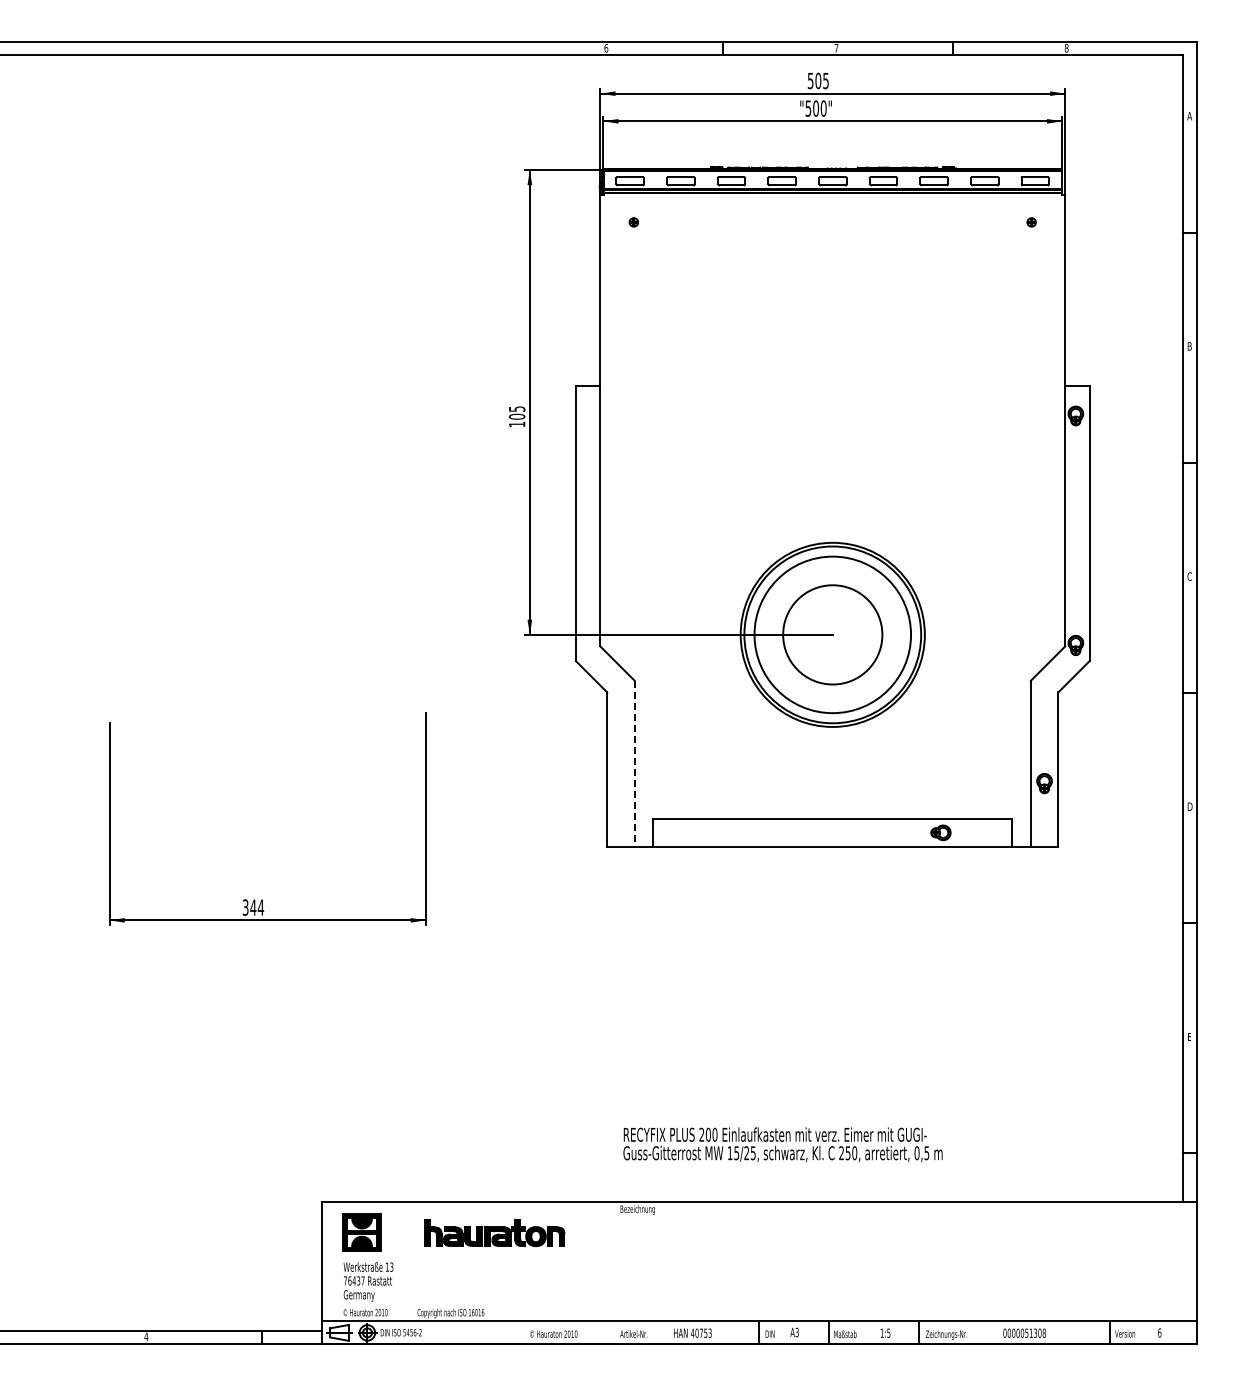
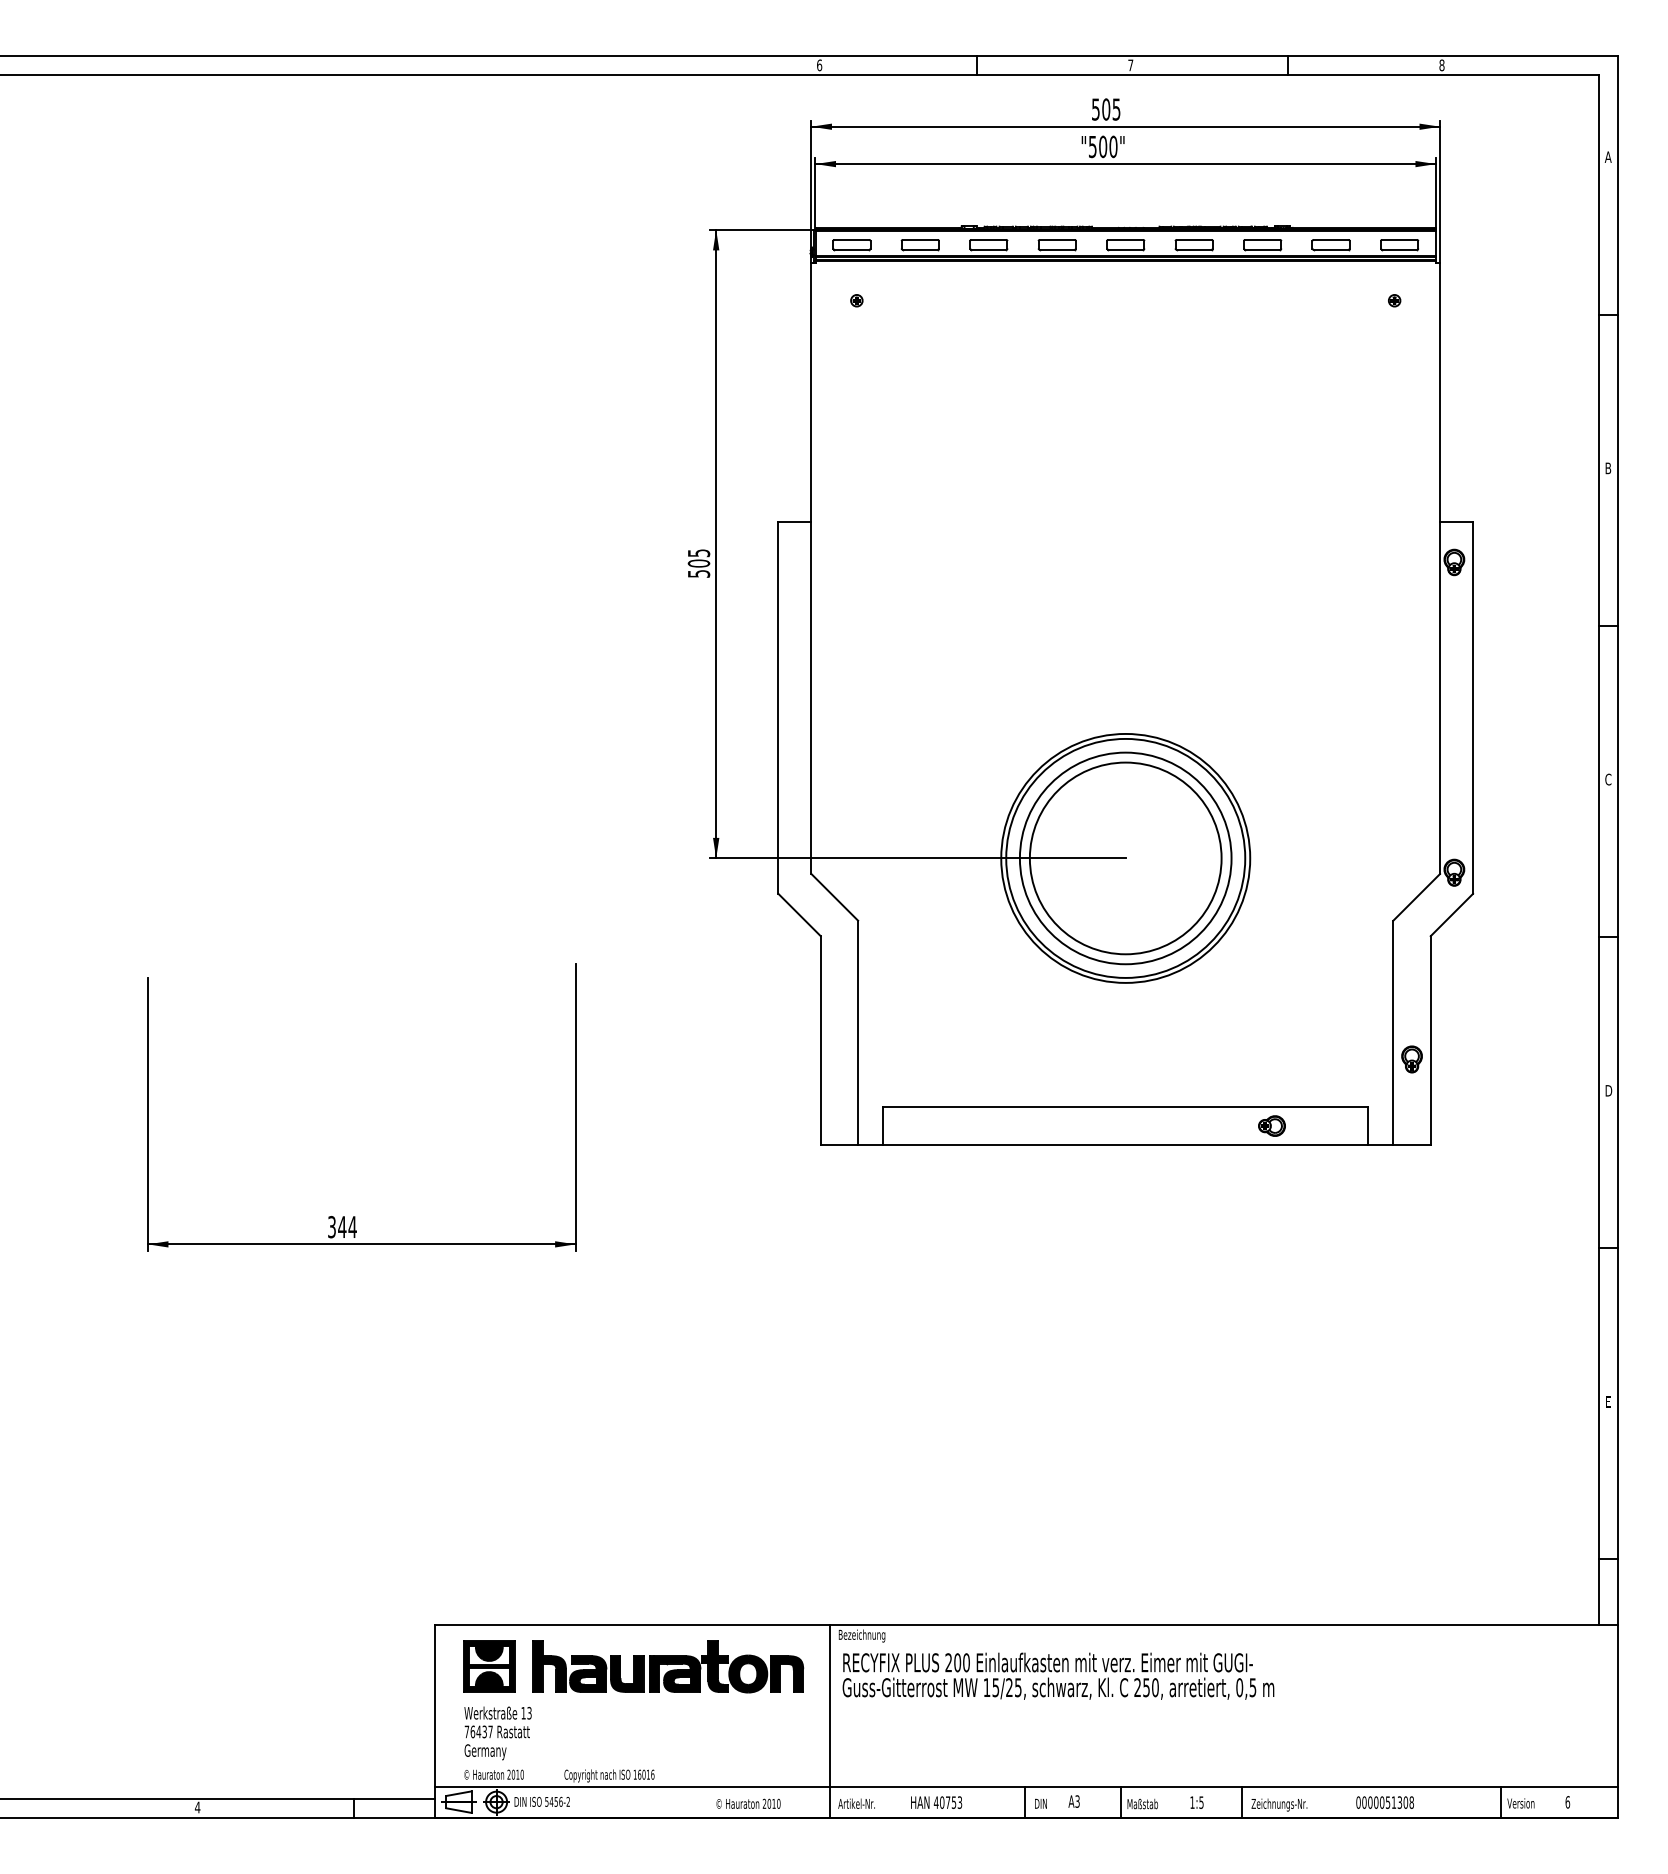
text: (517, 424) -> (699, 573), 105 -> 505
circle: (832, 634) -> (1125, 857), size x1.43
line: (634, 763) -> (857, 1032), dashed -> solid
text: (782, 1144) -> (1057, 1675), moved
part: (494, 1232) -> (668, 1666), size x1.43
line: (614, 1272) -> (830, 1720), added

